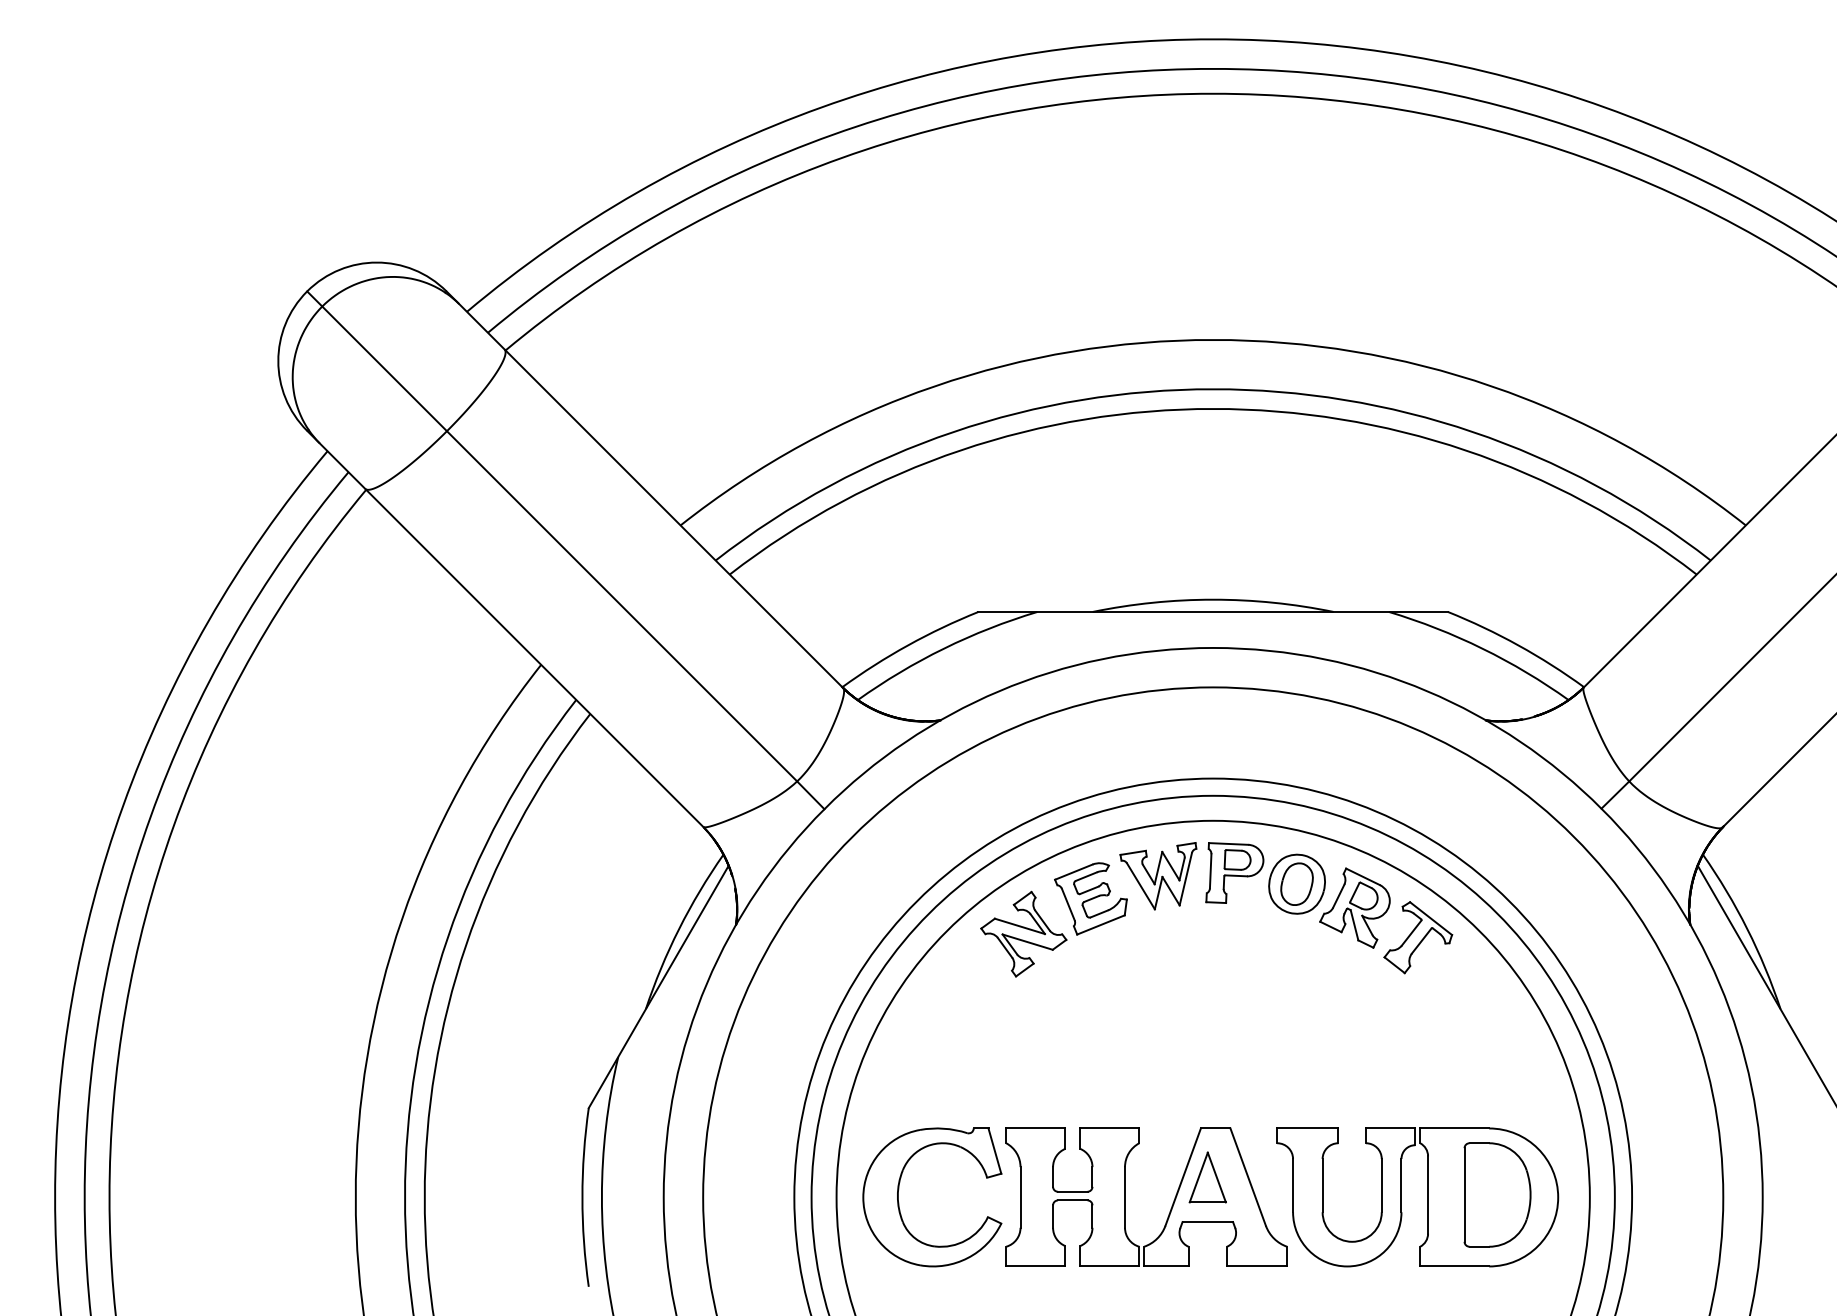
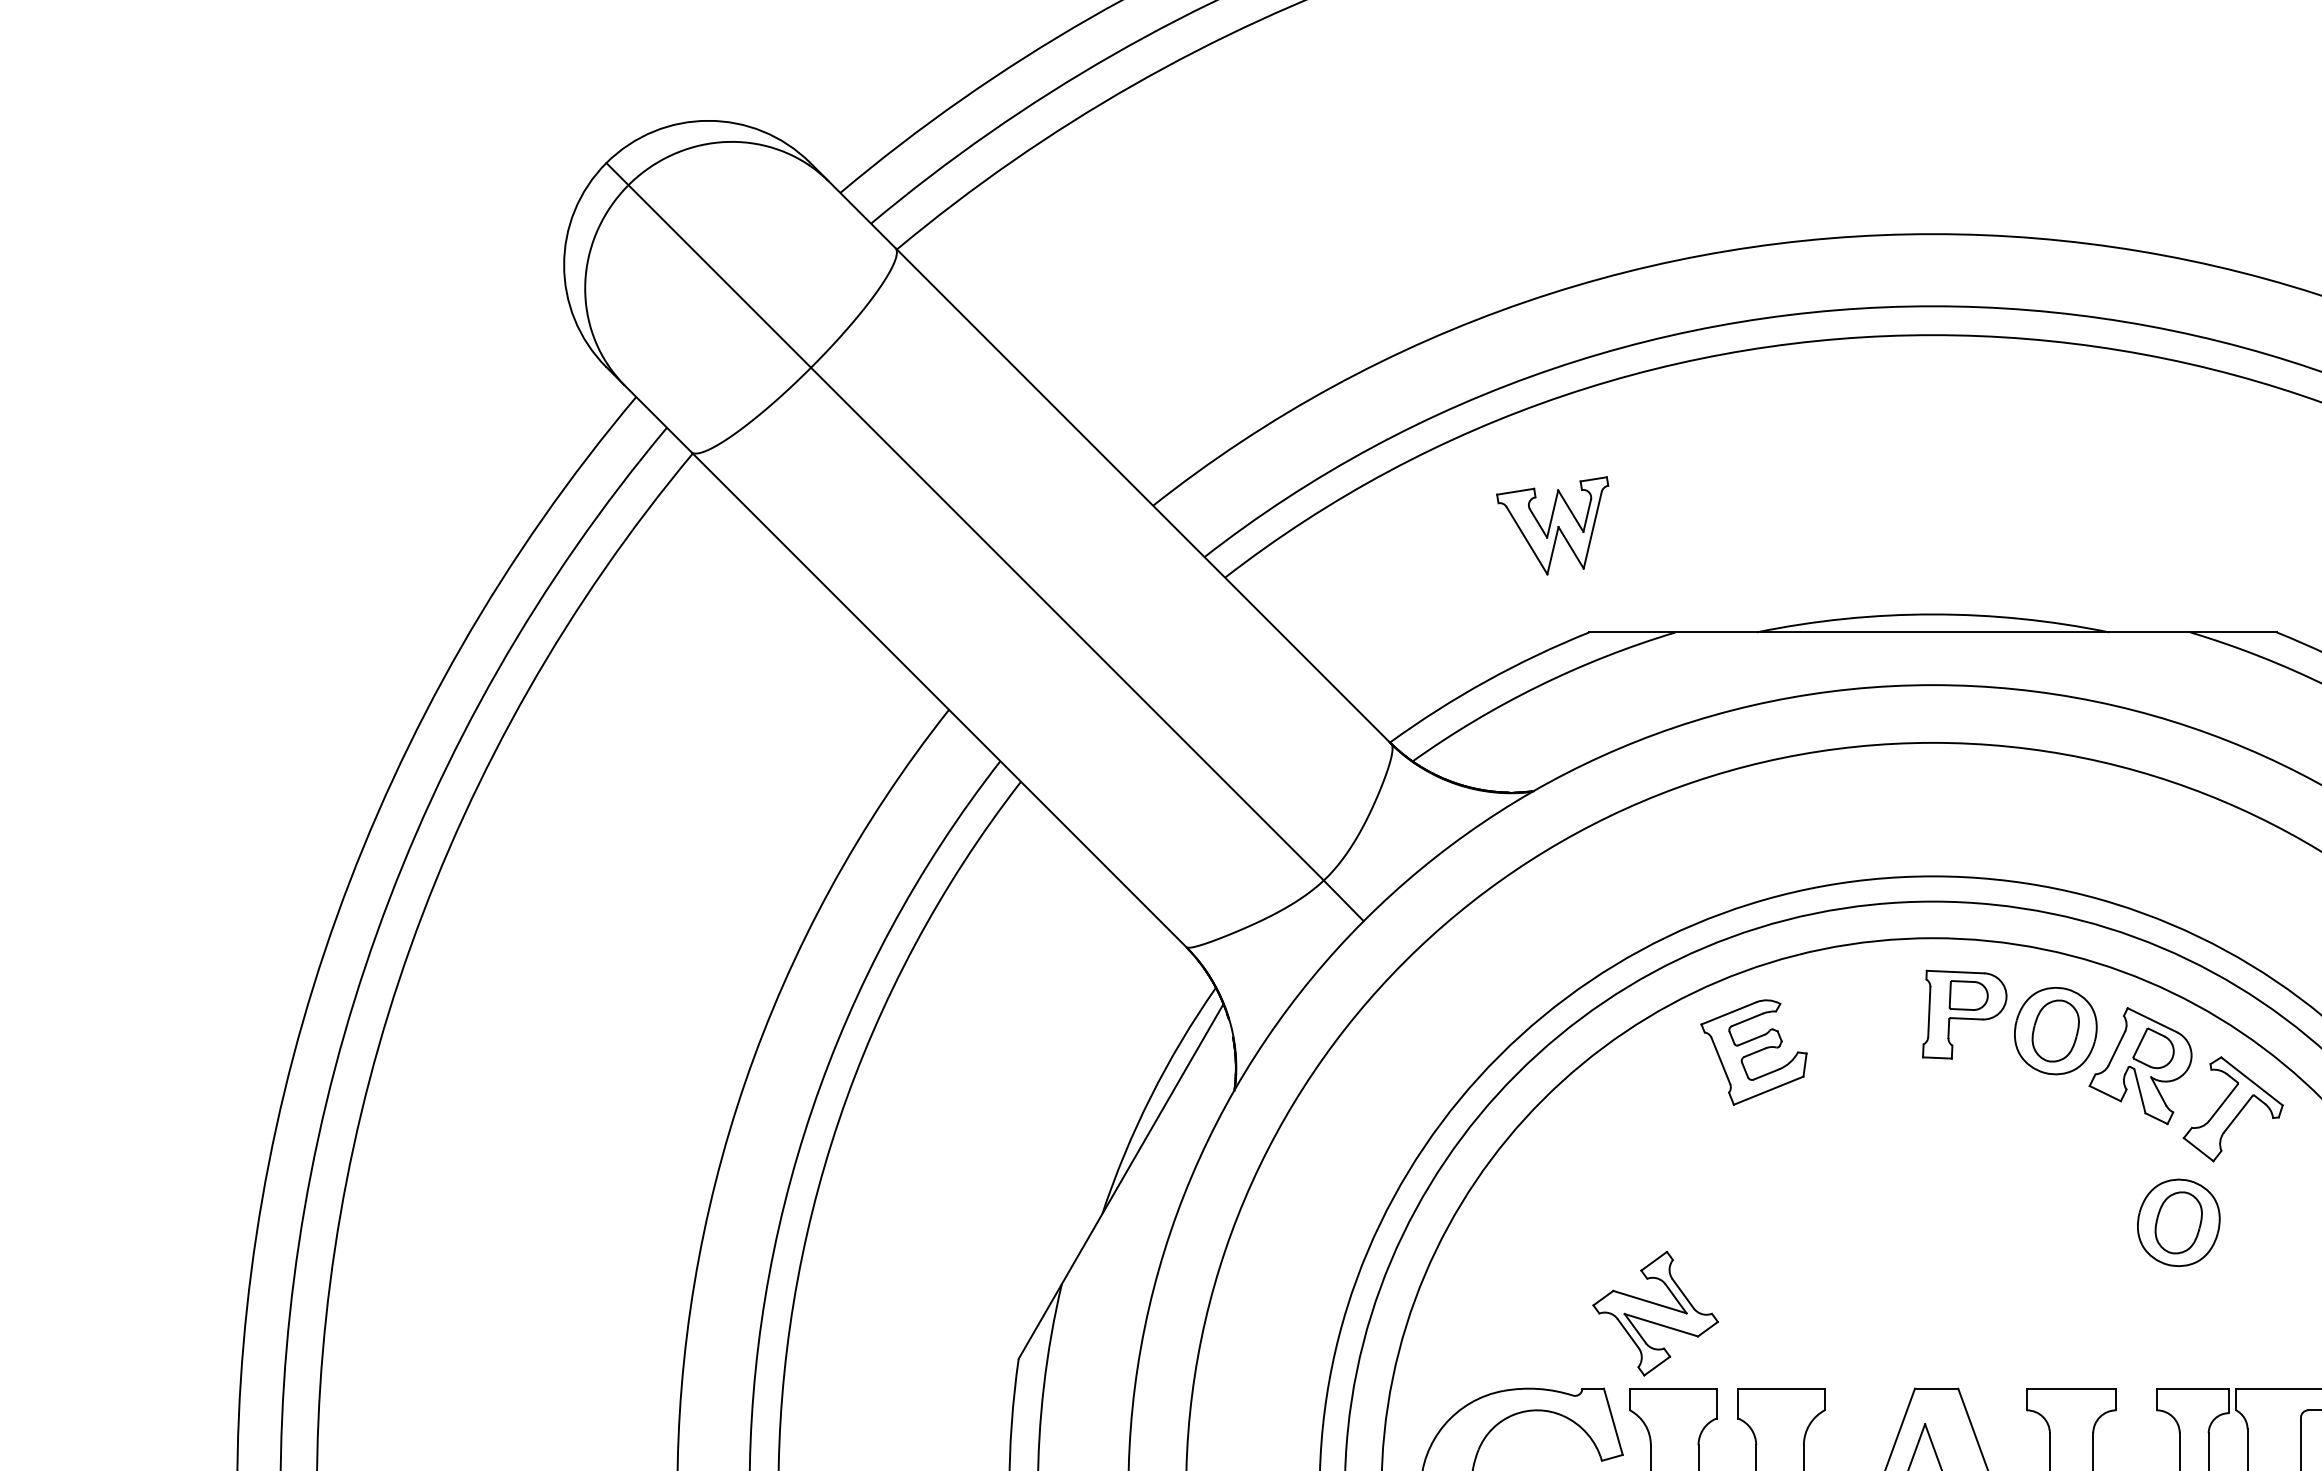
part: (1158, 876) -> (1552, 526), moved
part: (1023, 933) -> (1655, 1312), moved
part: (1380, 1014) -> (2177, 1221), added

